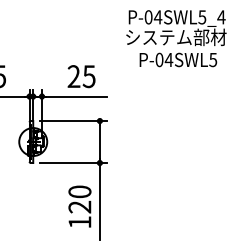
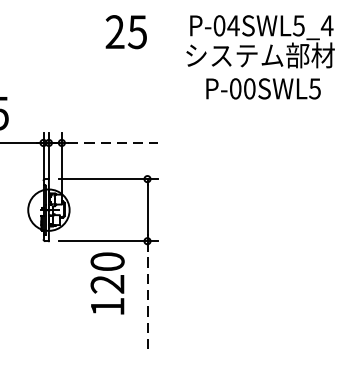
text: (168, 59) -> (248, 88), P-04SWL5 -> P-00SWL5
text: (81, 76) -> (126, 31), moved
line: (76, 96) -> (112, 142), solid -> dashed
line: (99, 201) -> (146, 298), solid -> dashed
text: (79, 206) -> (106, 283), moved

